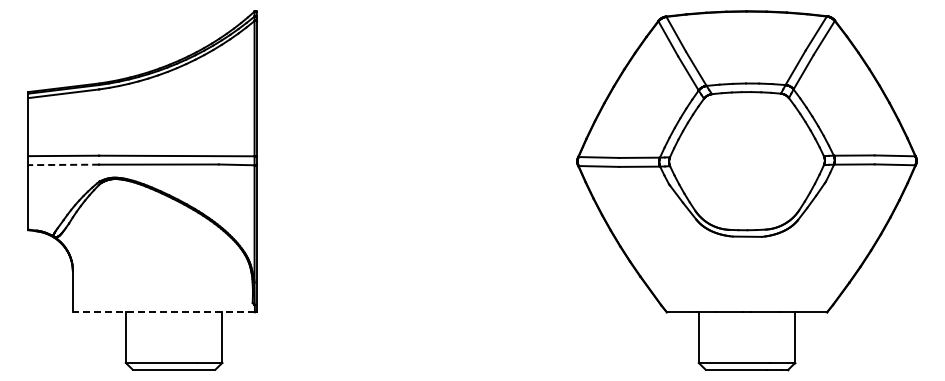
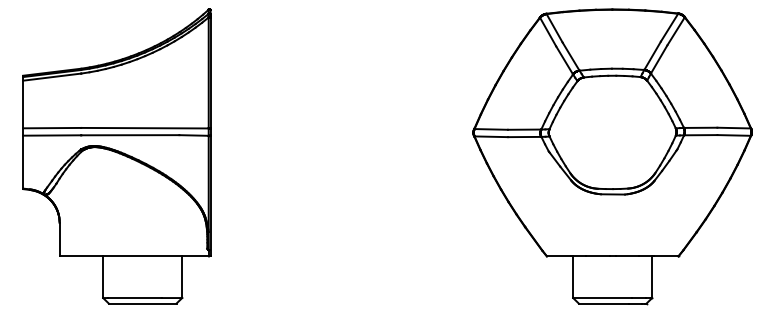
line: (63, 164) -> (51, 135), dashed -> solid
line: (163, 312) -> (133, 256), dashed -> solid

